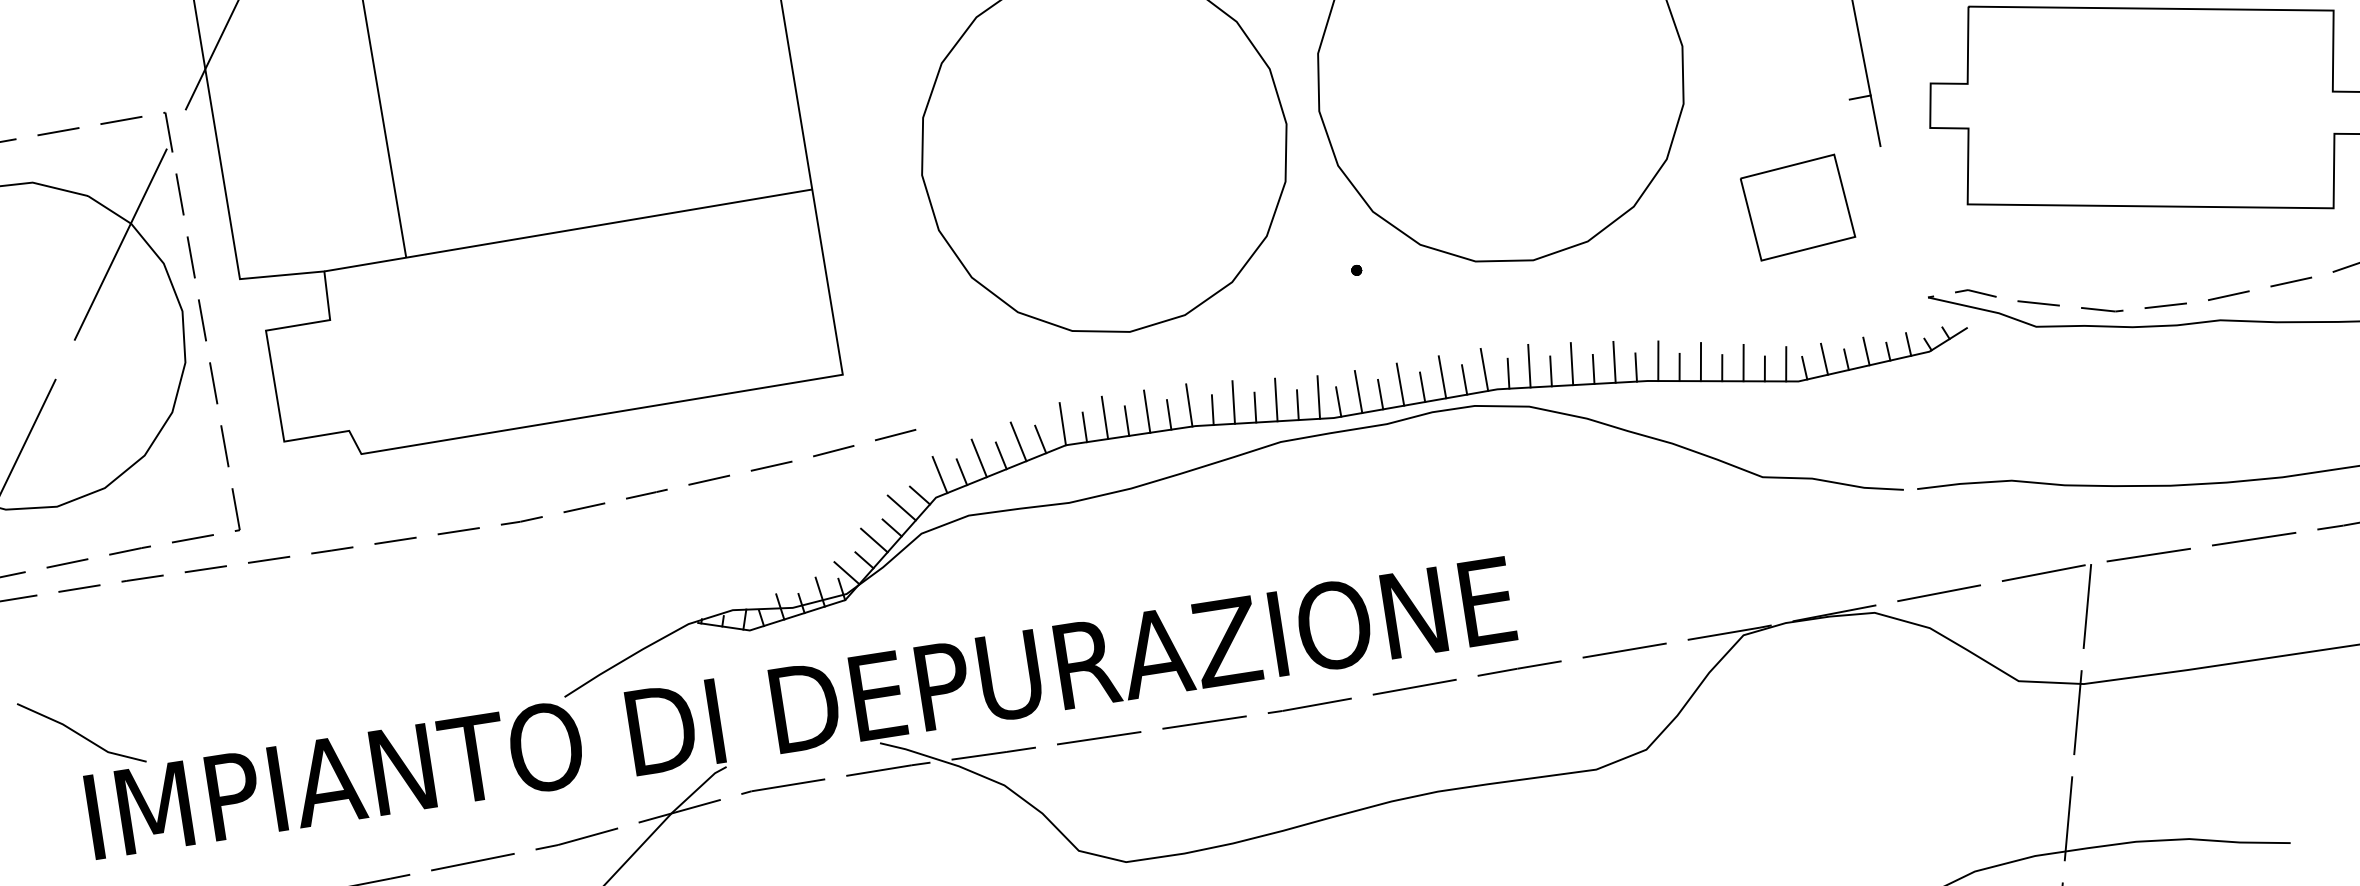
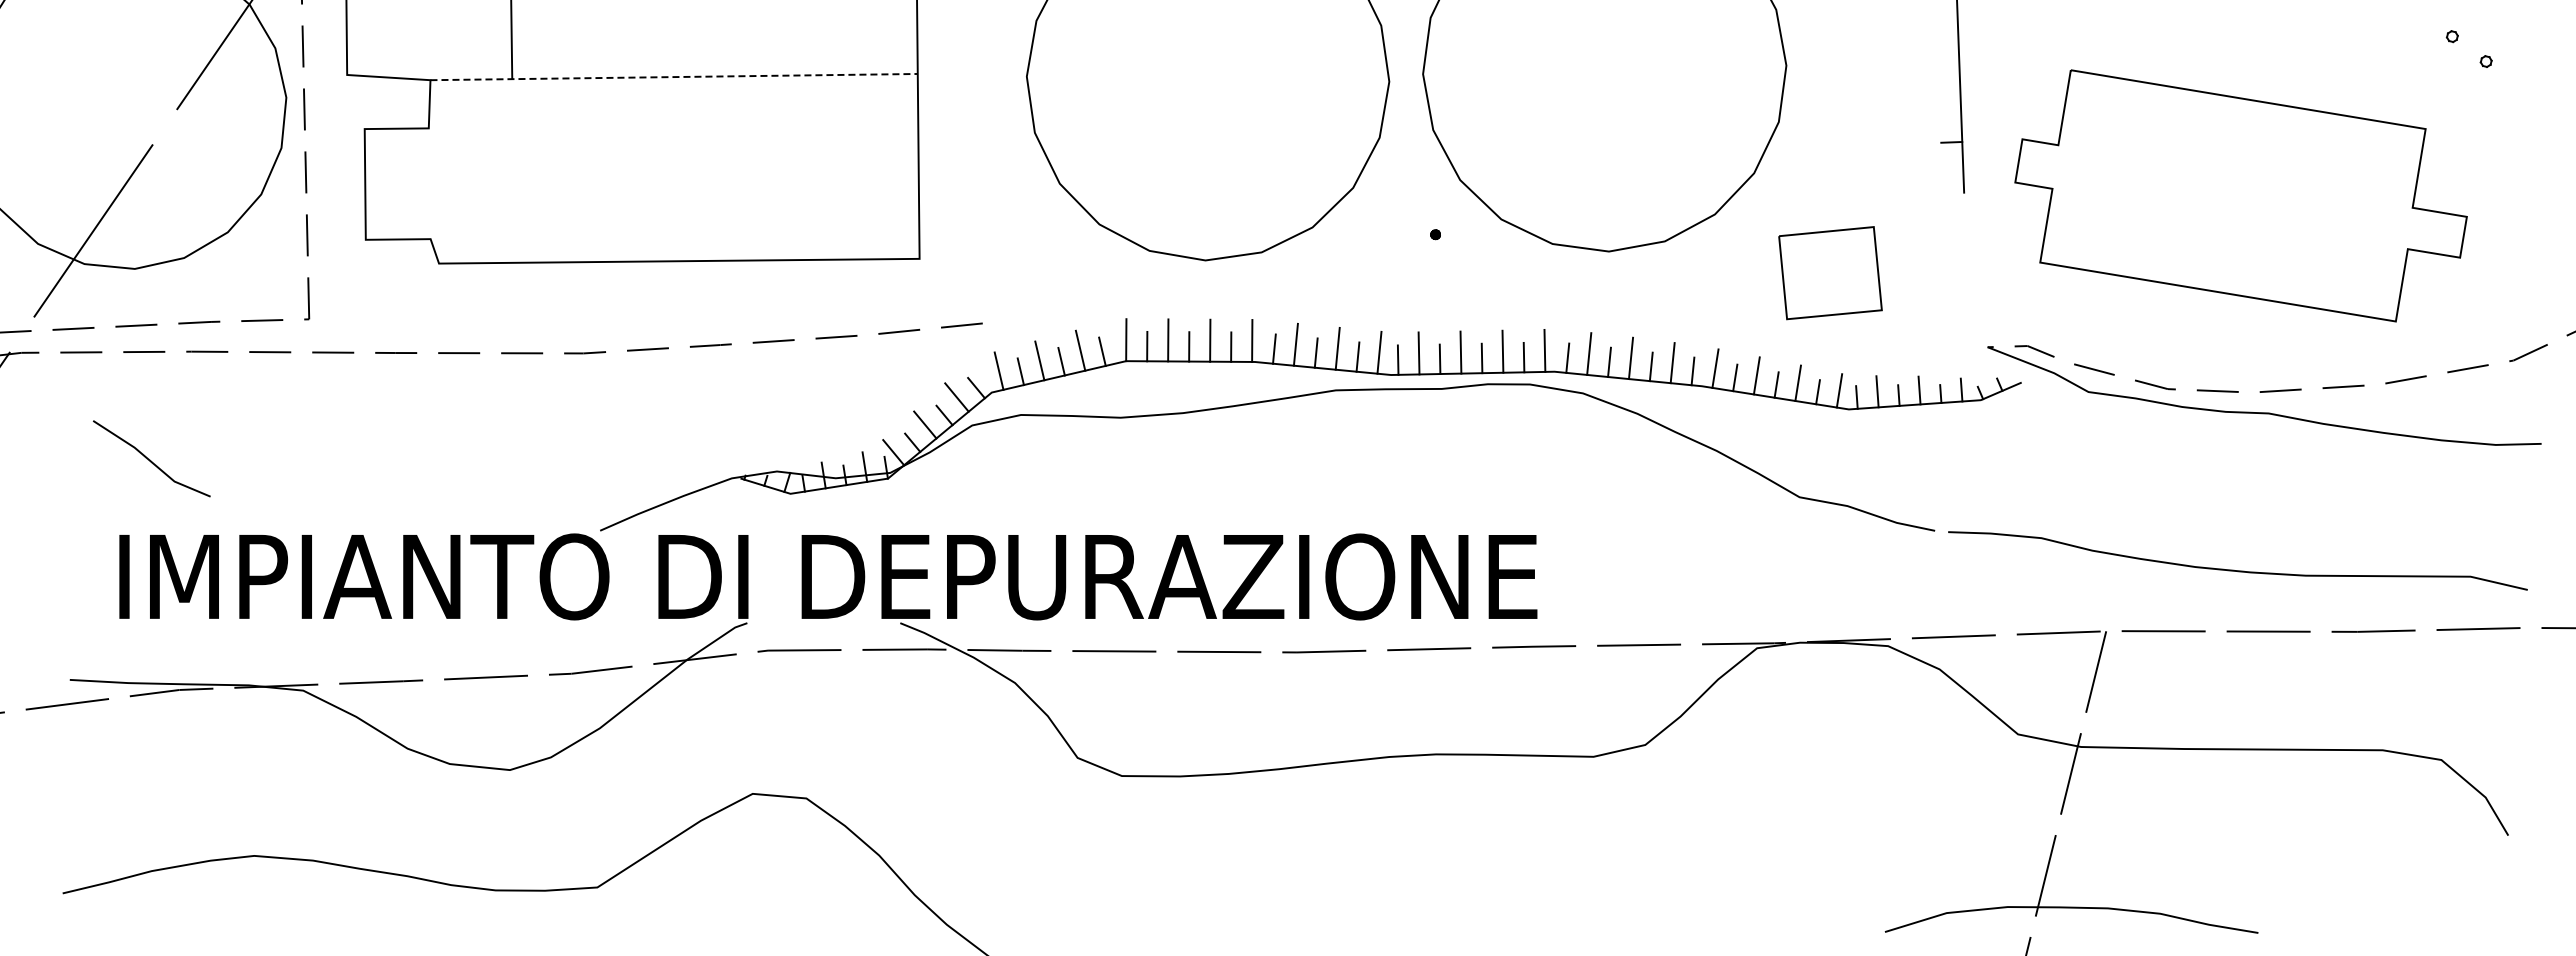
part: (1797, 207) -> (1830, 273), moved
line: (568, 230) -> (674, 77), solid -> dashed
line: (80, 733) -> (150, 459), moved

